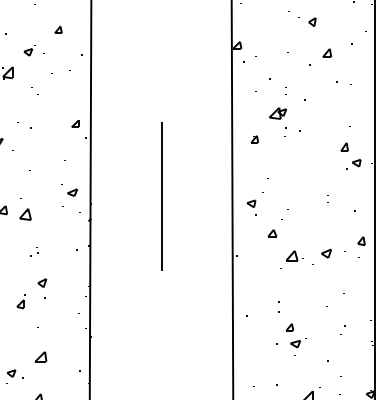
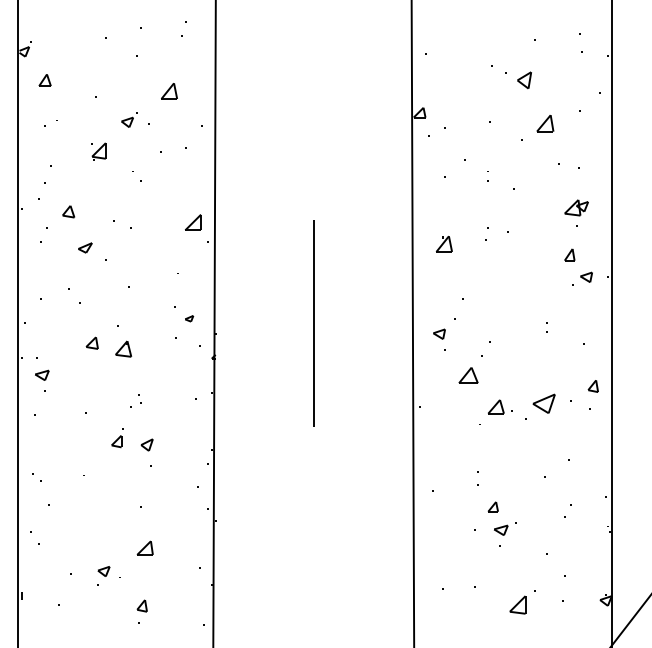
part: (312, 21) -> (524, 79), size x1.4
part: (58, 29) -> (169, 90), size x1.6
part: (326, 53) -> (544, 123), size x1.4
part: (277, 113) -> (576, 207), moved
part: (74, 123) -> (192, 222), size x1.6
part: (254, 138) -> (443, 243), size x1.6
part: (72, 192) -> (189, 318), size x0.6
part: (272, 233) -> (468, 375), size x1.6
part: (326, 253) -> (544, 403), size x1.6
part: (21, 302) -> (117, 438), moved

